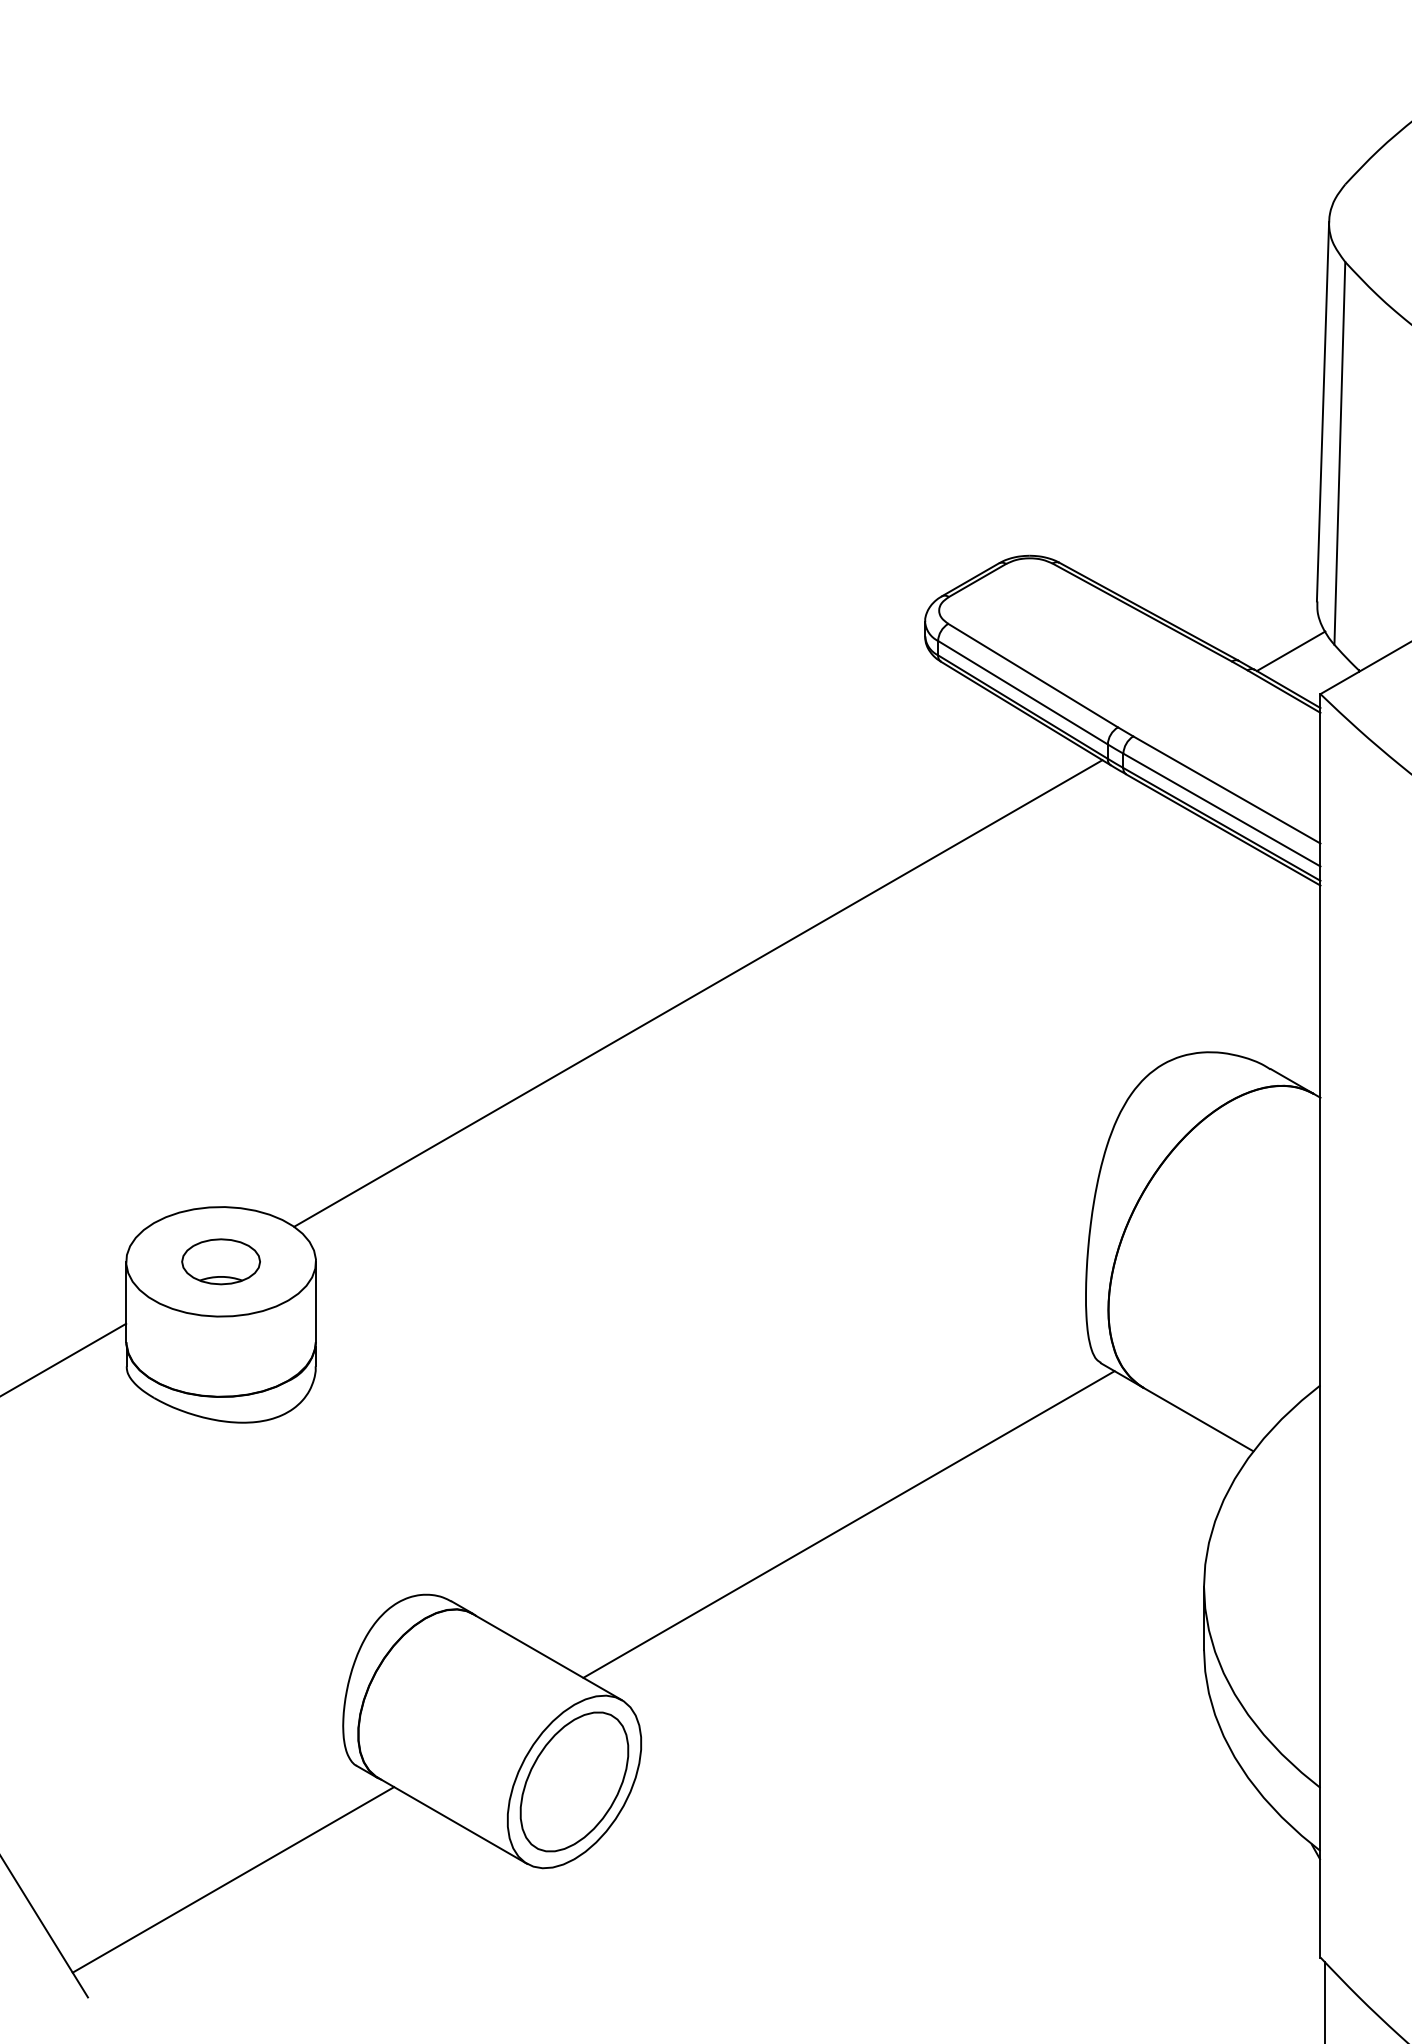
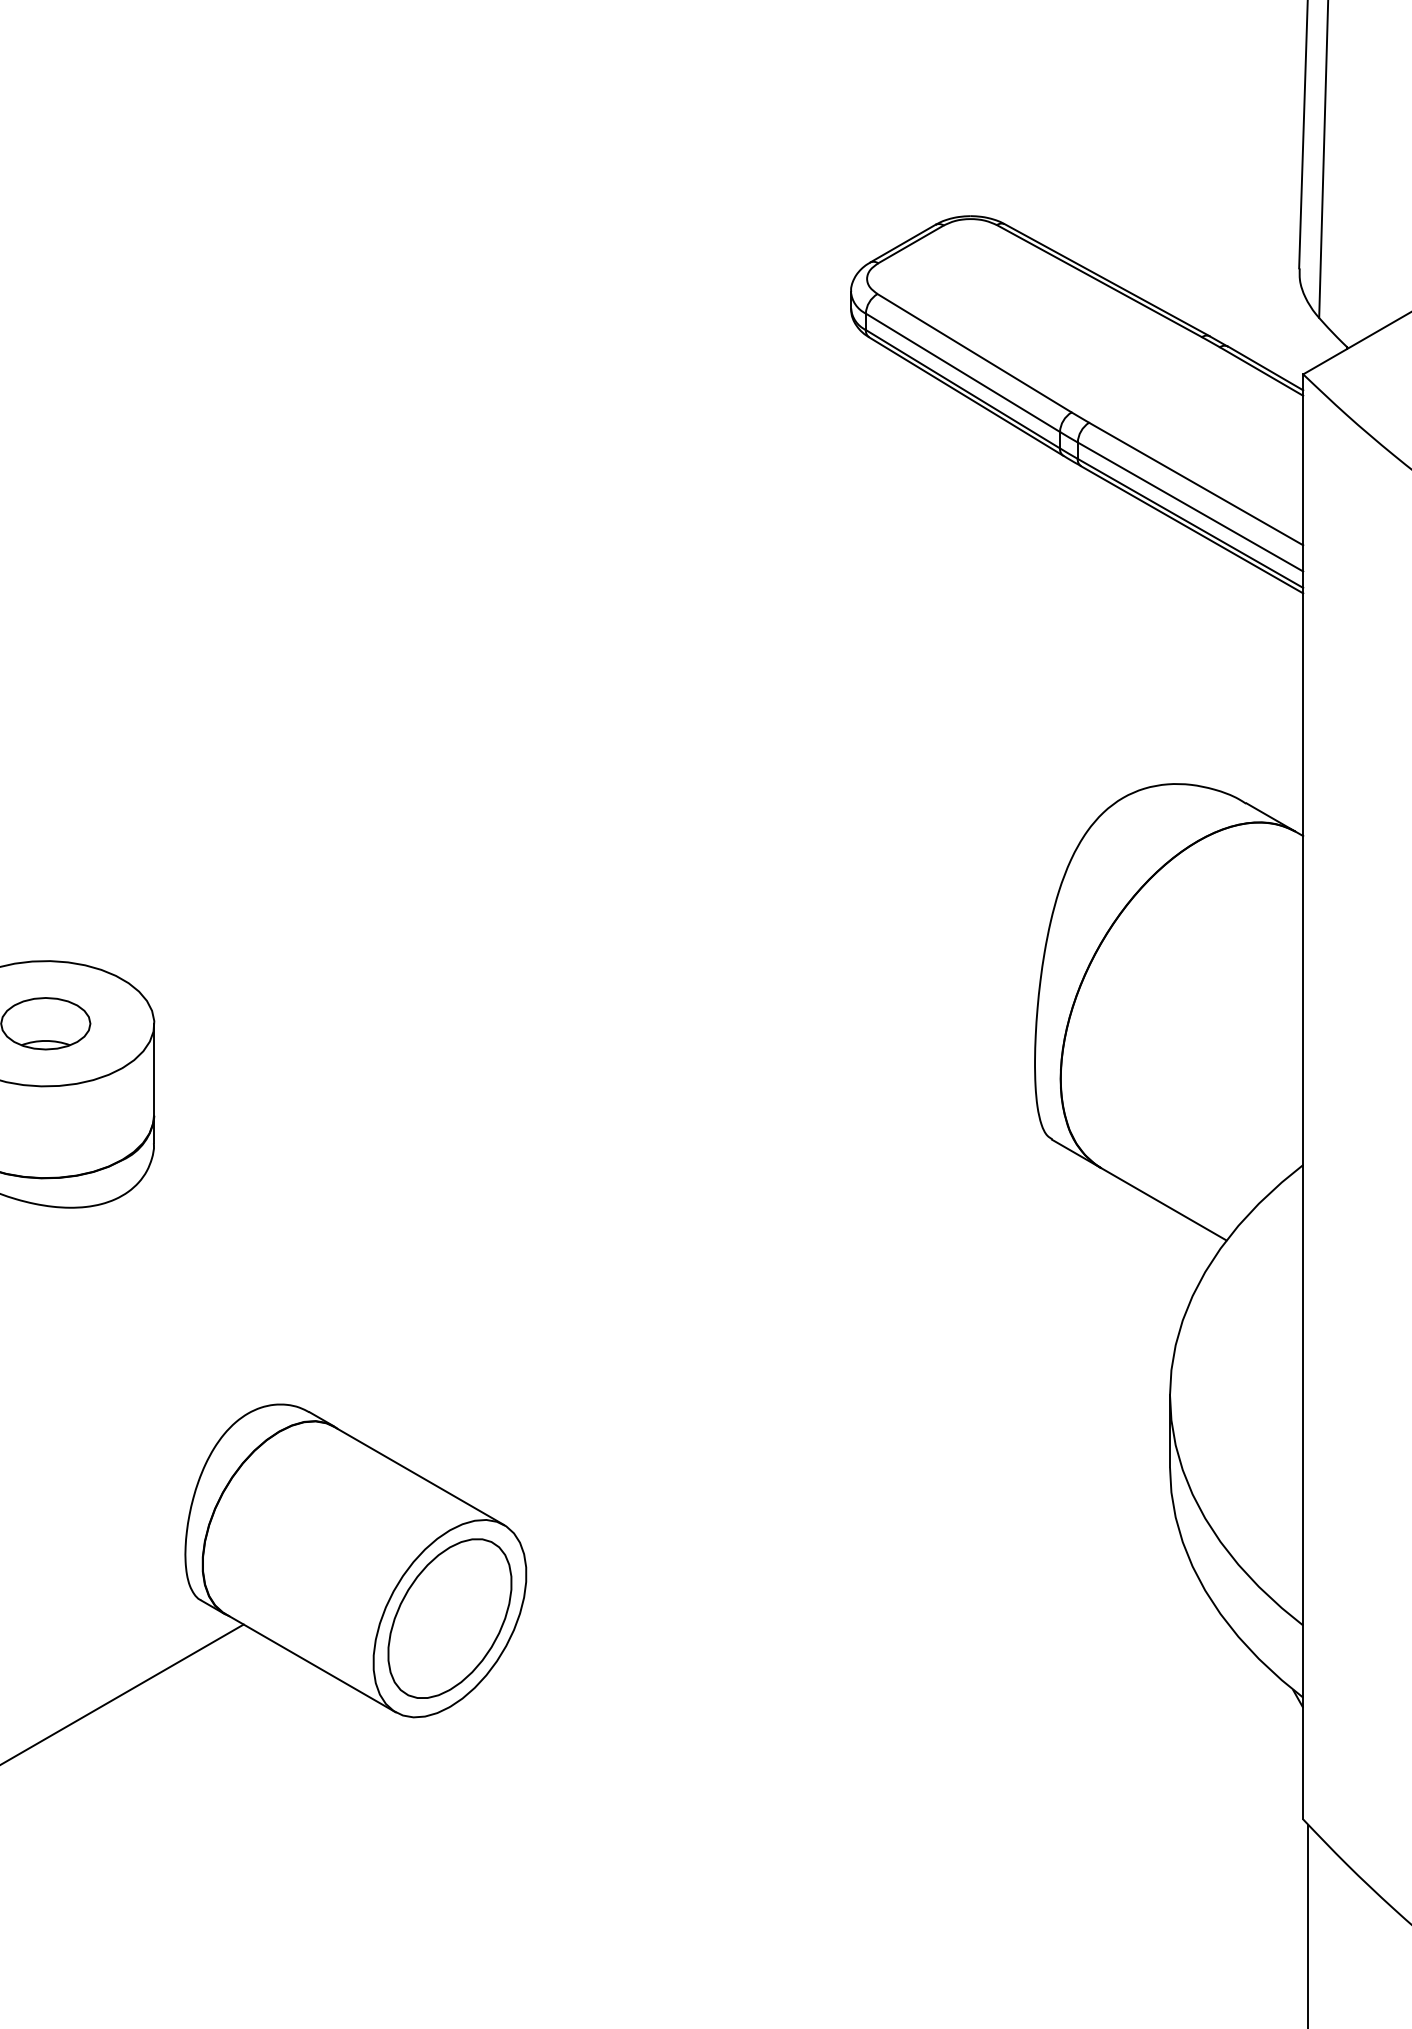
line: (1290, 651) -> (1268, 325), removed
line: (698, 993) -> (591, 716), removed
line: (848, 1524) -> (763, 1324), removed

